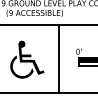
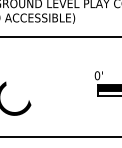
fill: (31, 57) -> (28, 84), removed
line: (58, 58) -> (68, 85), removed

